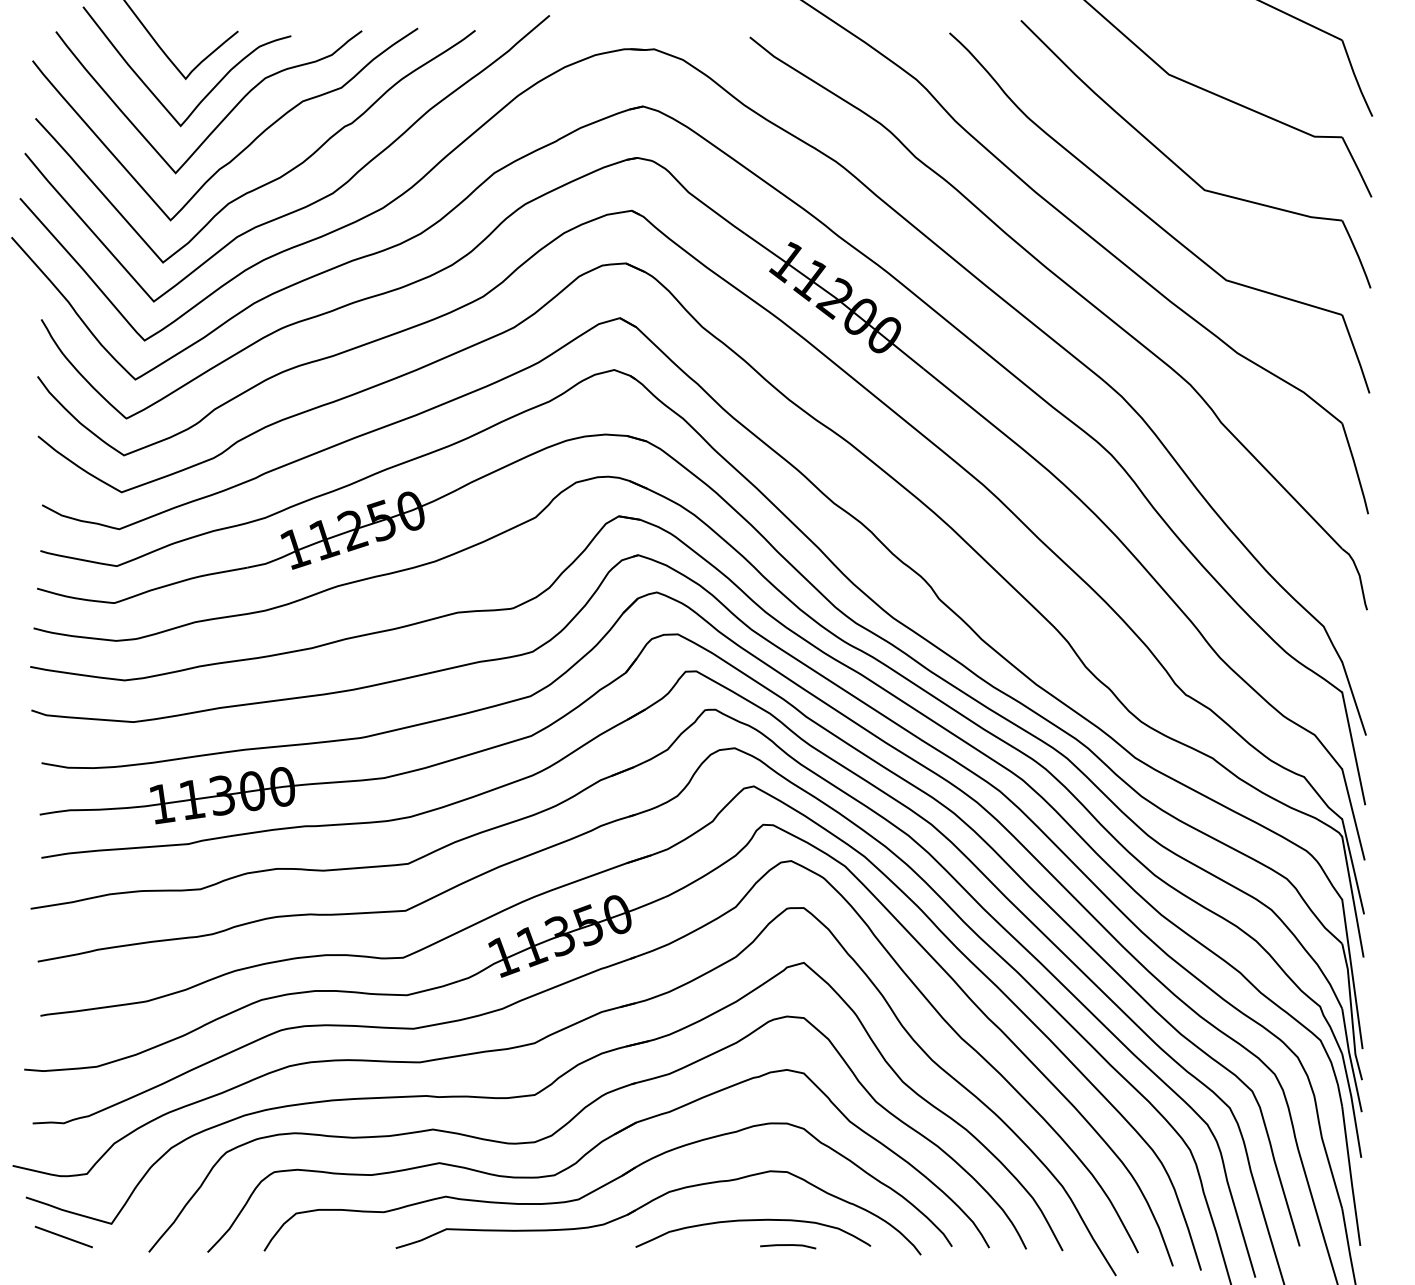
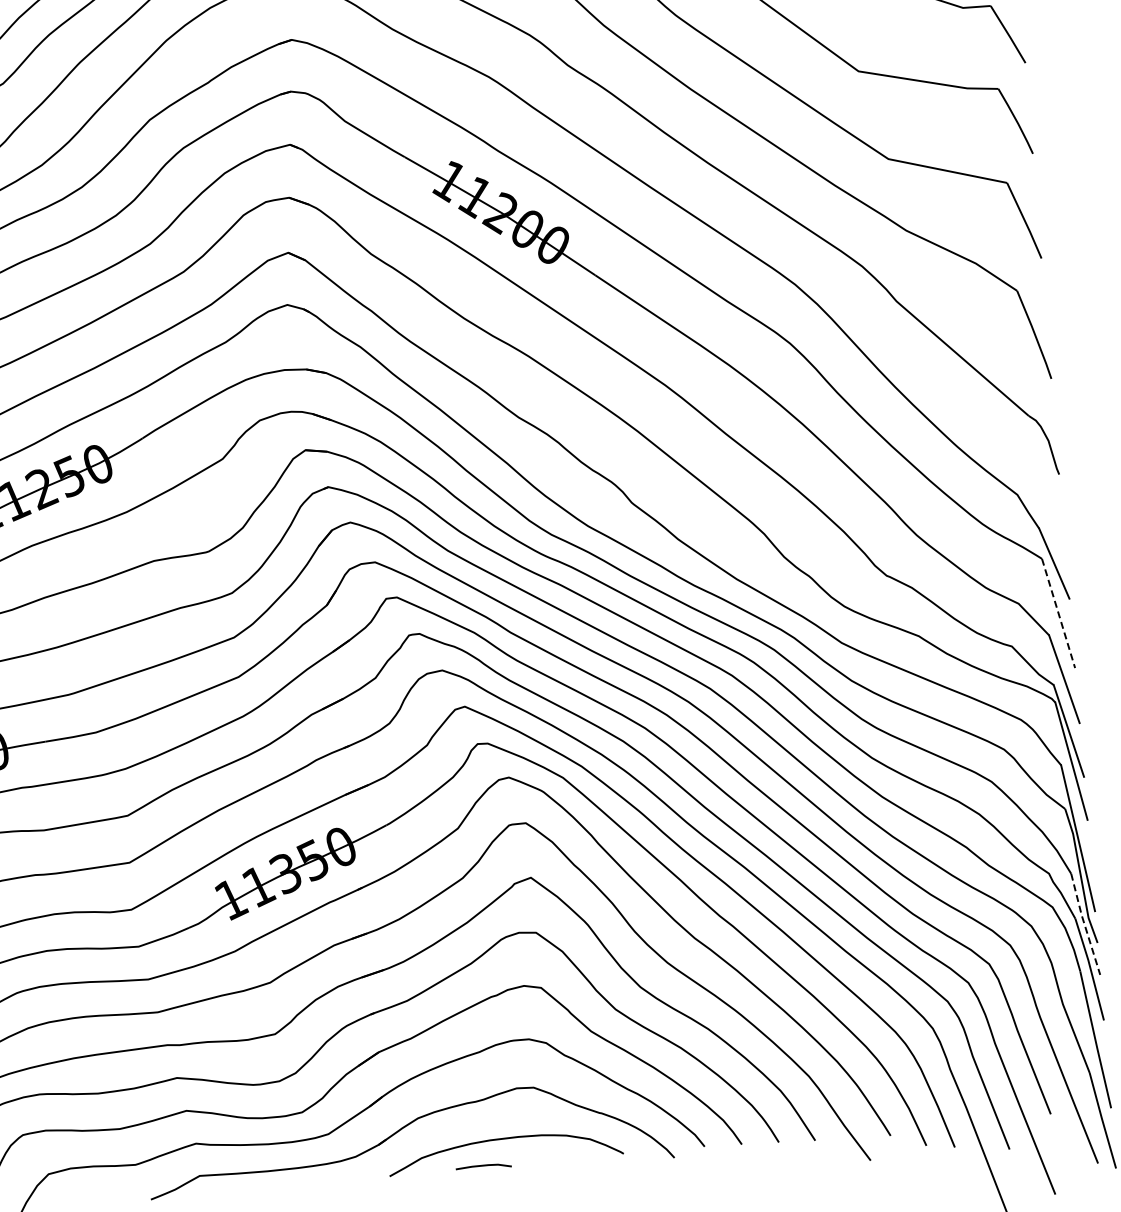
line: (1353, 748) -> (1058, 613), solid -> dashed
line: (1350, 1060) -> (1084, 924), solid -> dashed
line: (788, 1245) -> (483, 1165), moved

